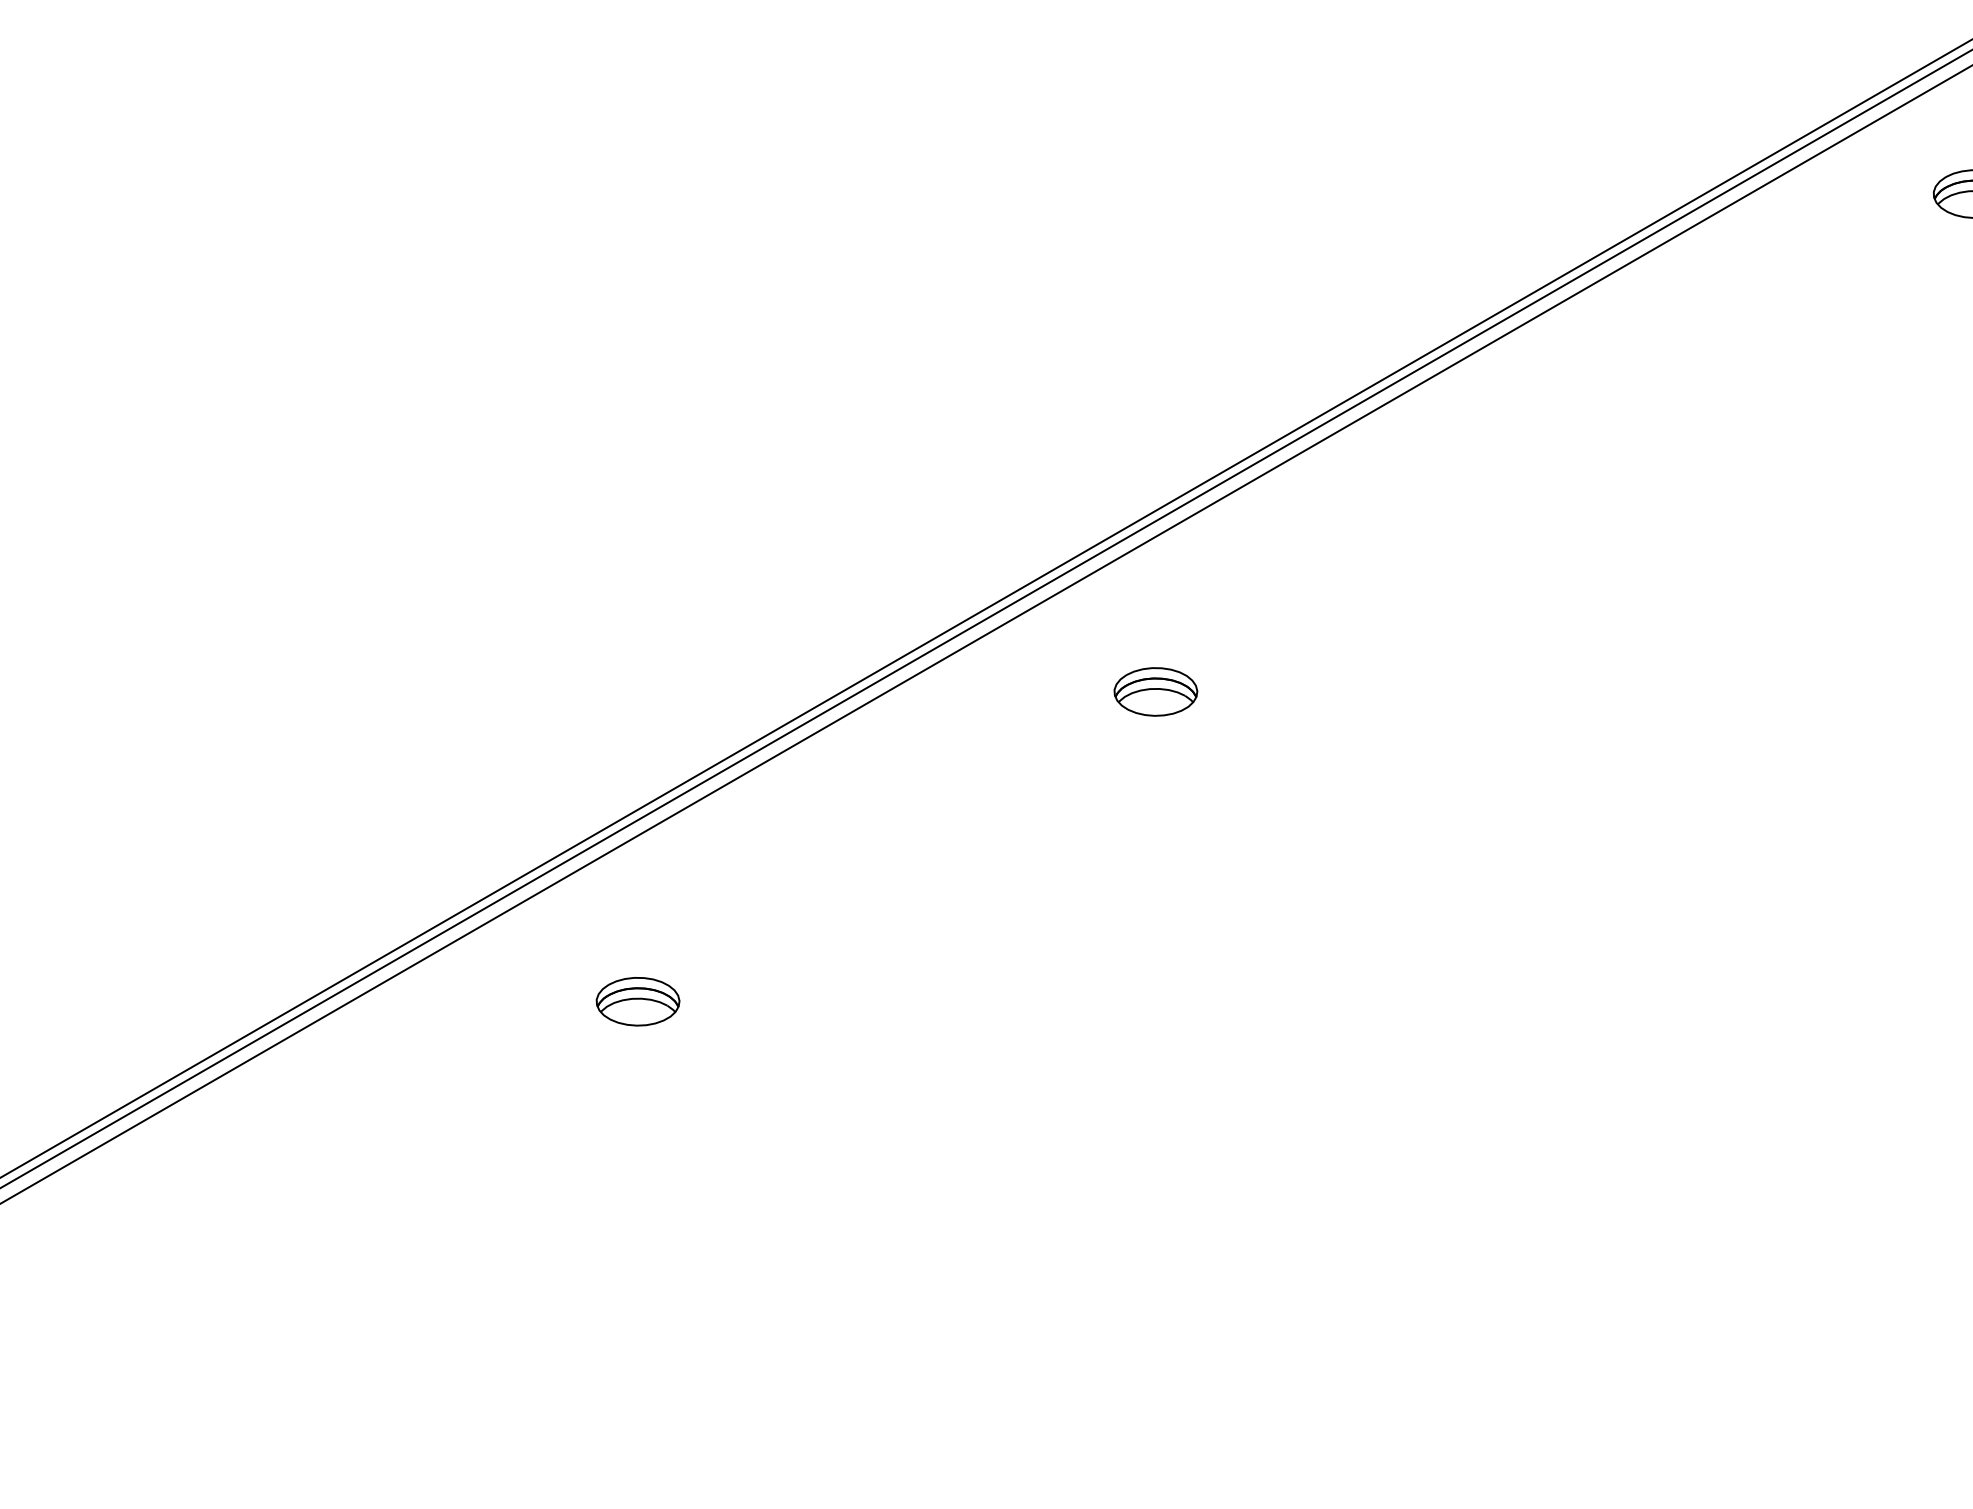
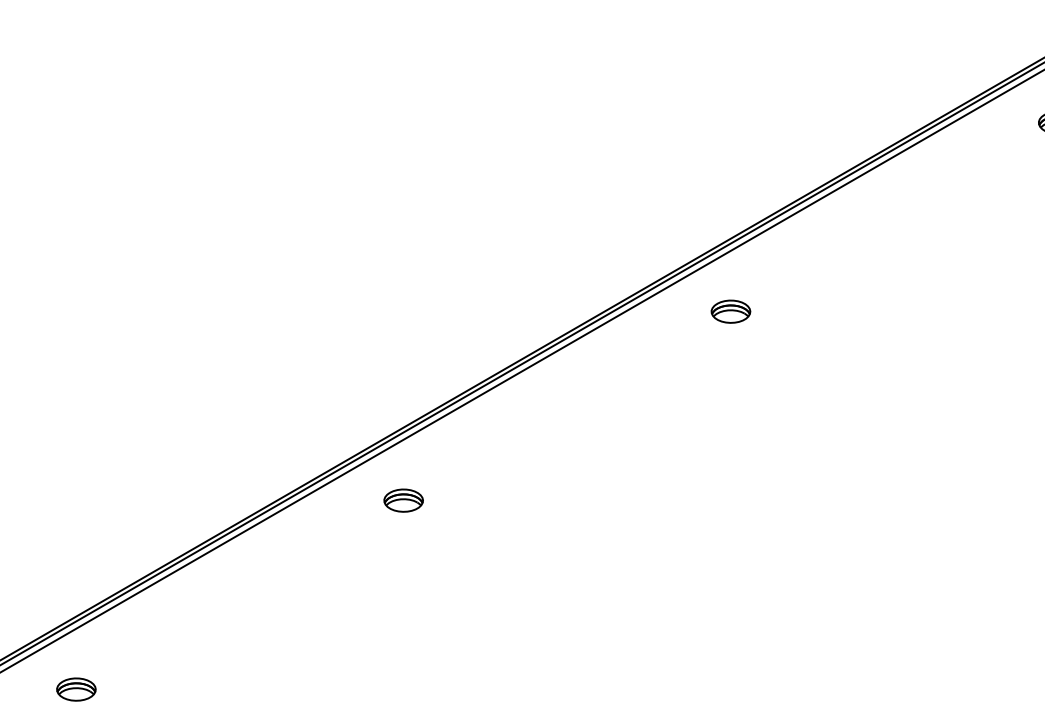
part: (1154, 691) -> (730, 311), moved
part: (637, 1001) -> (403, 500), moved

